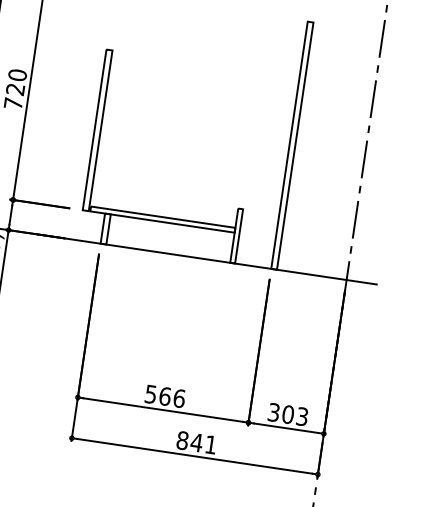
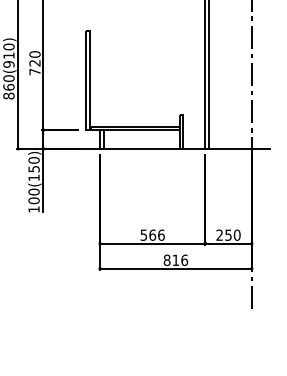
text: (288, 413) -> (228, 234), 303 -> 250
text: (204, 442) -> (180, 259), 841 -> 816

